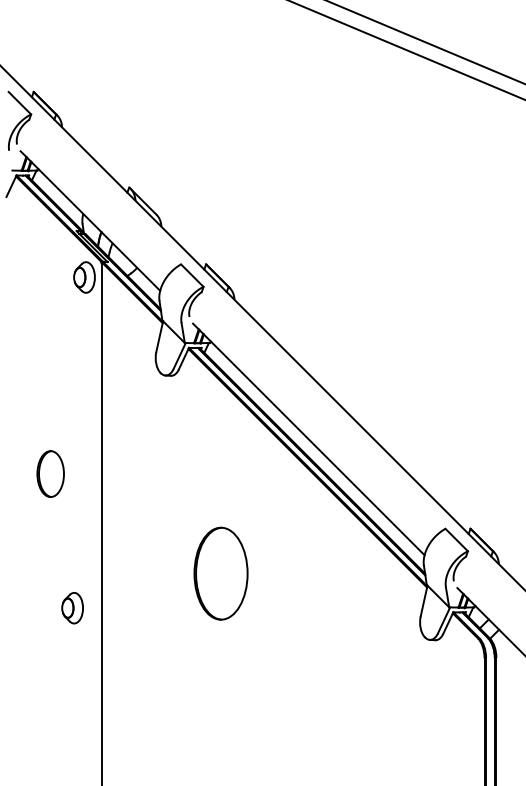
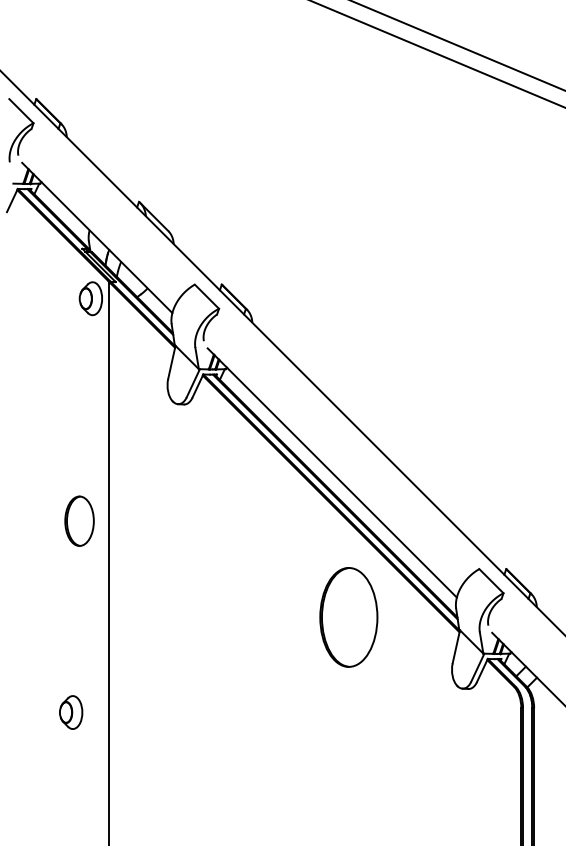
part: (50, 473) -> (79, 520), moved
part: (220, 573) -> (348, 617), moved
part: (72, 608) -> (71, 712), moved

